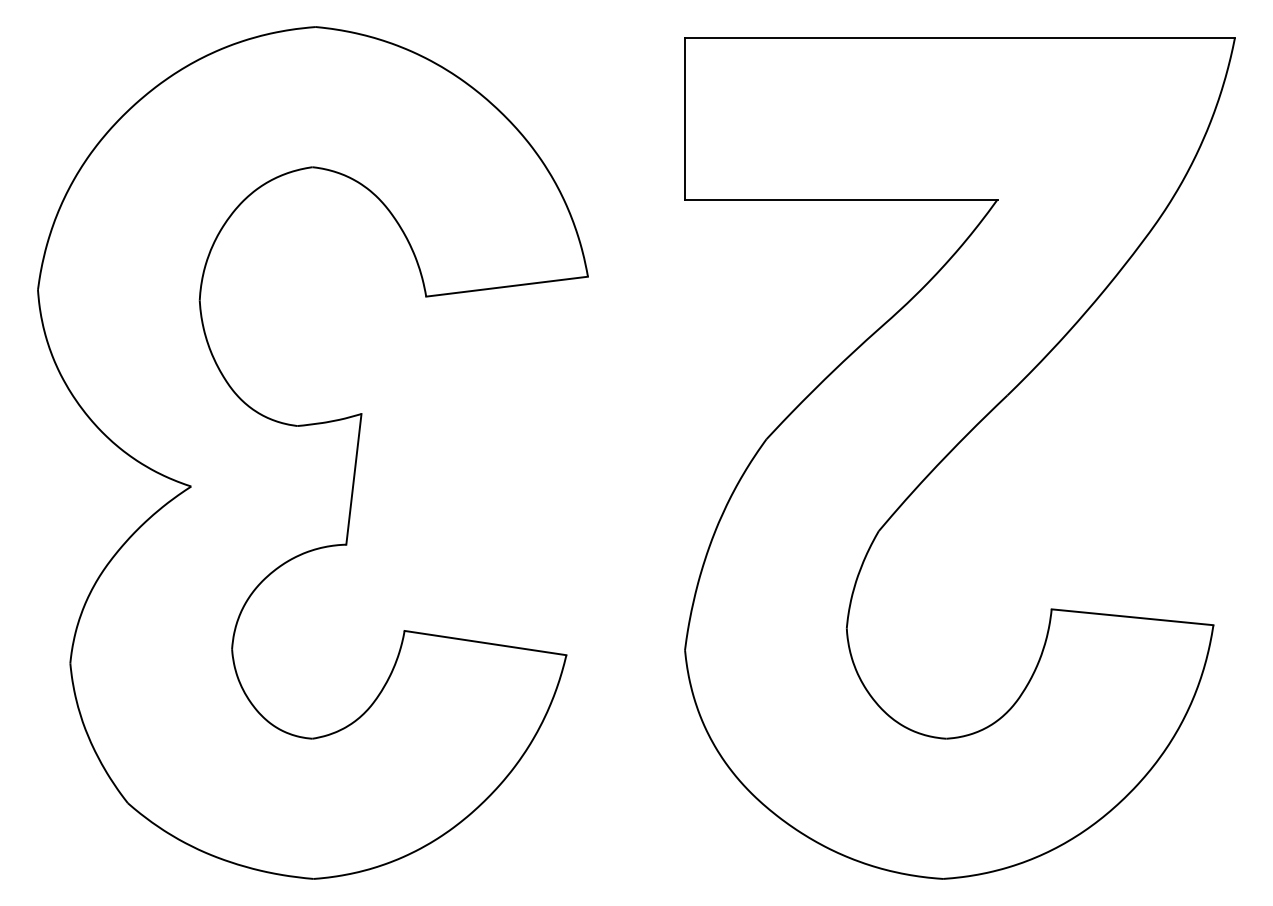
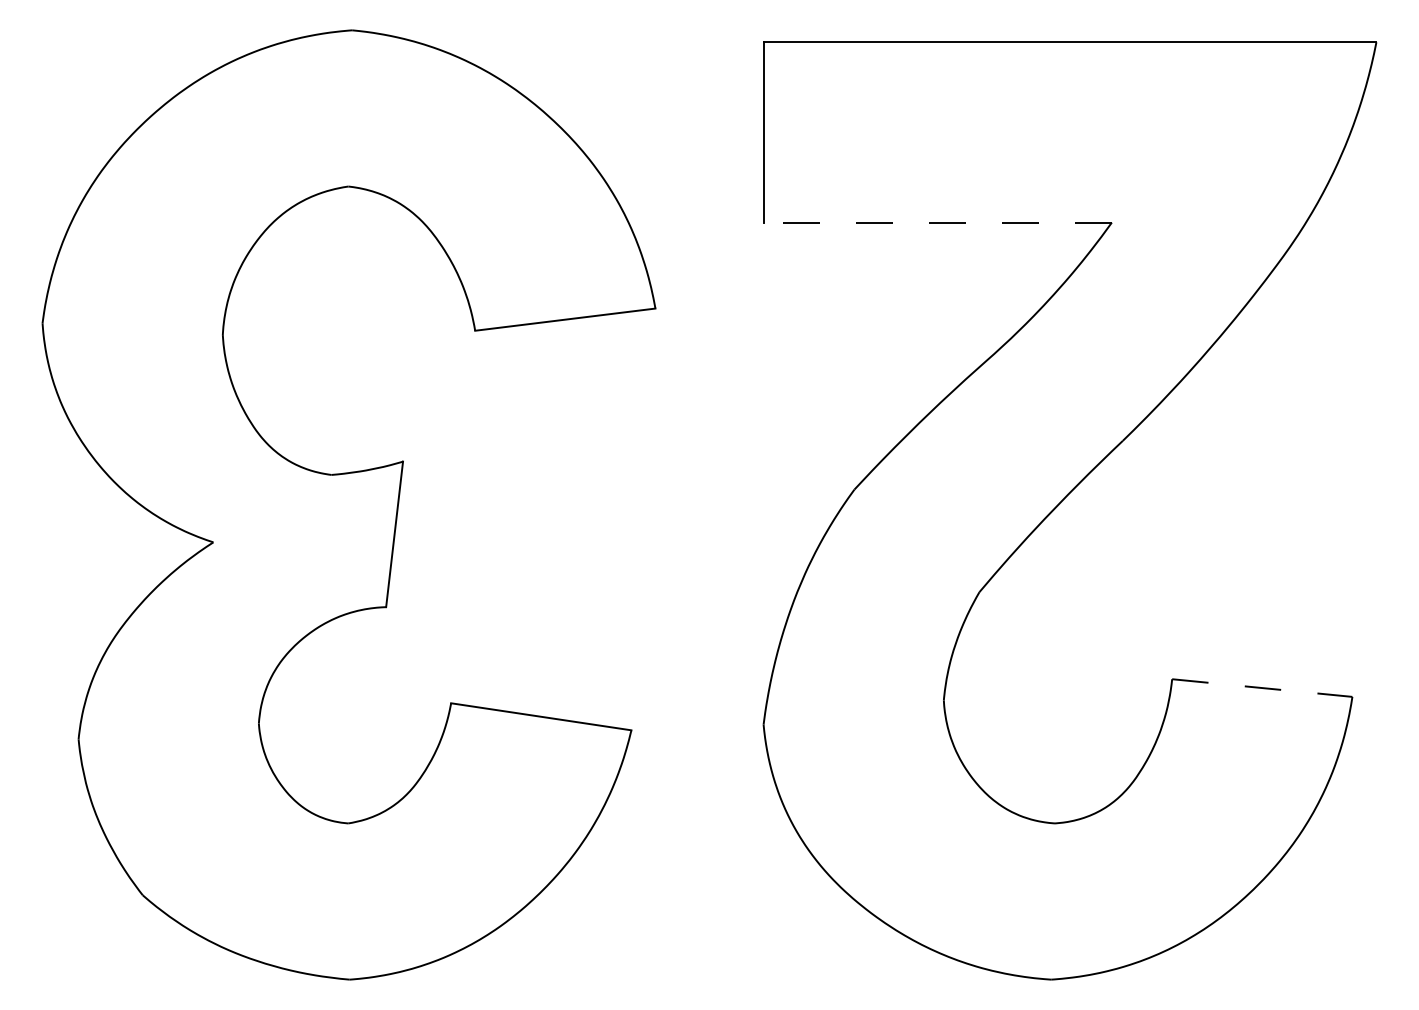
line: (841, 199) -> (937, 222), solid -> dashed
line: (1132, 617) -> (1262, 688), solid -> dashed

